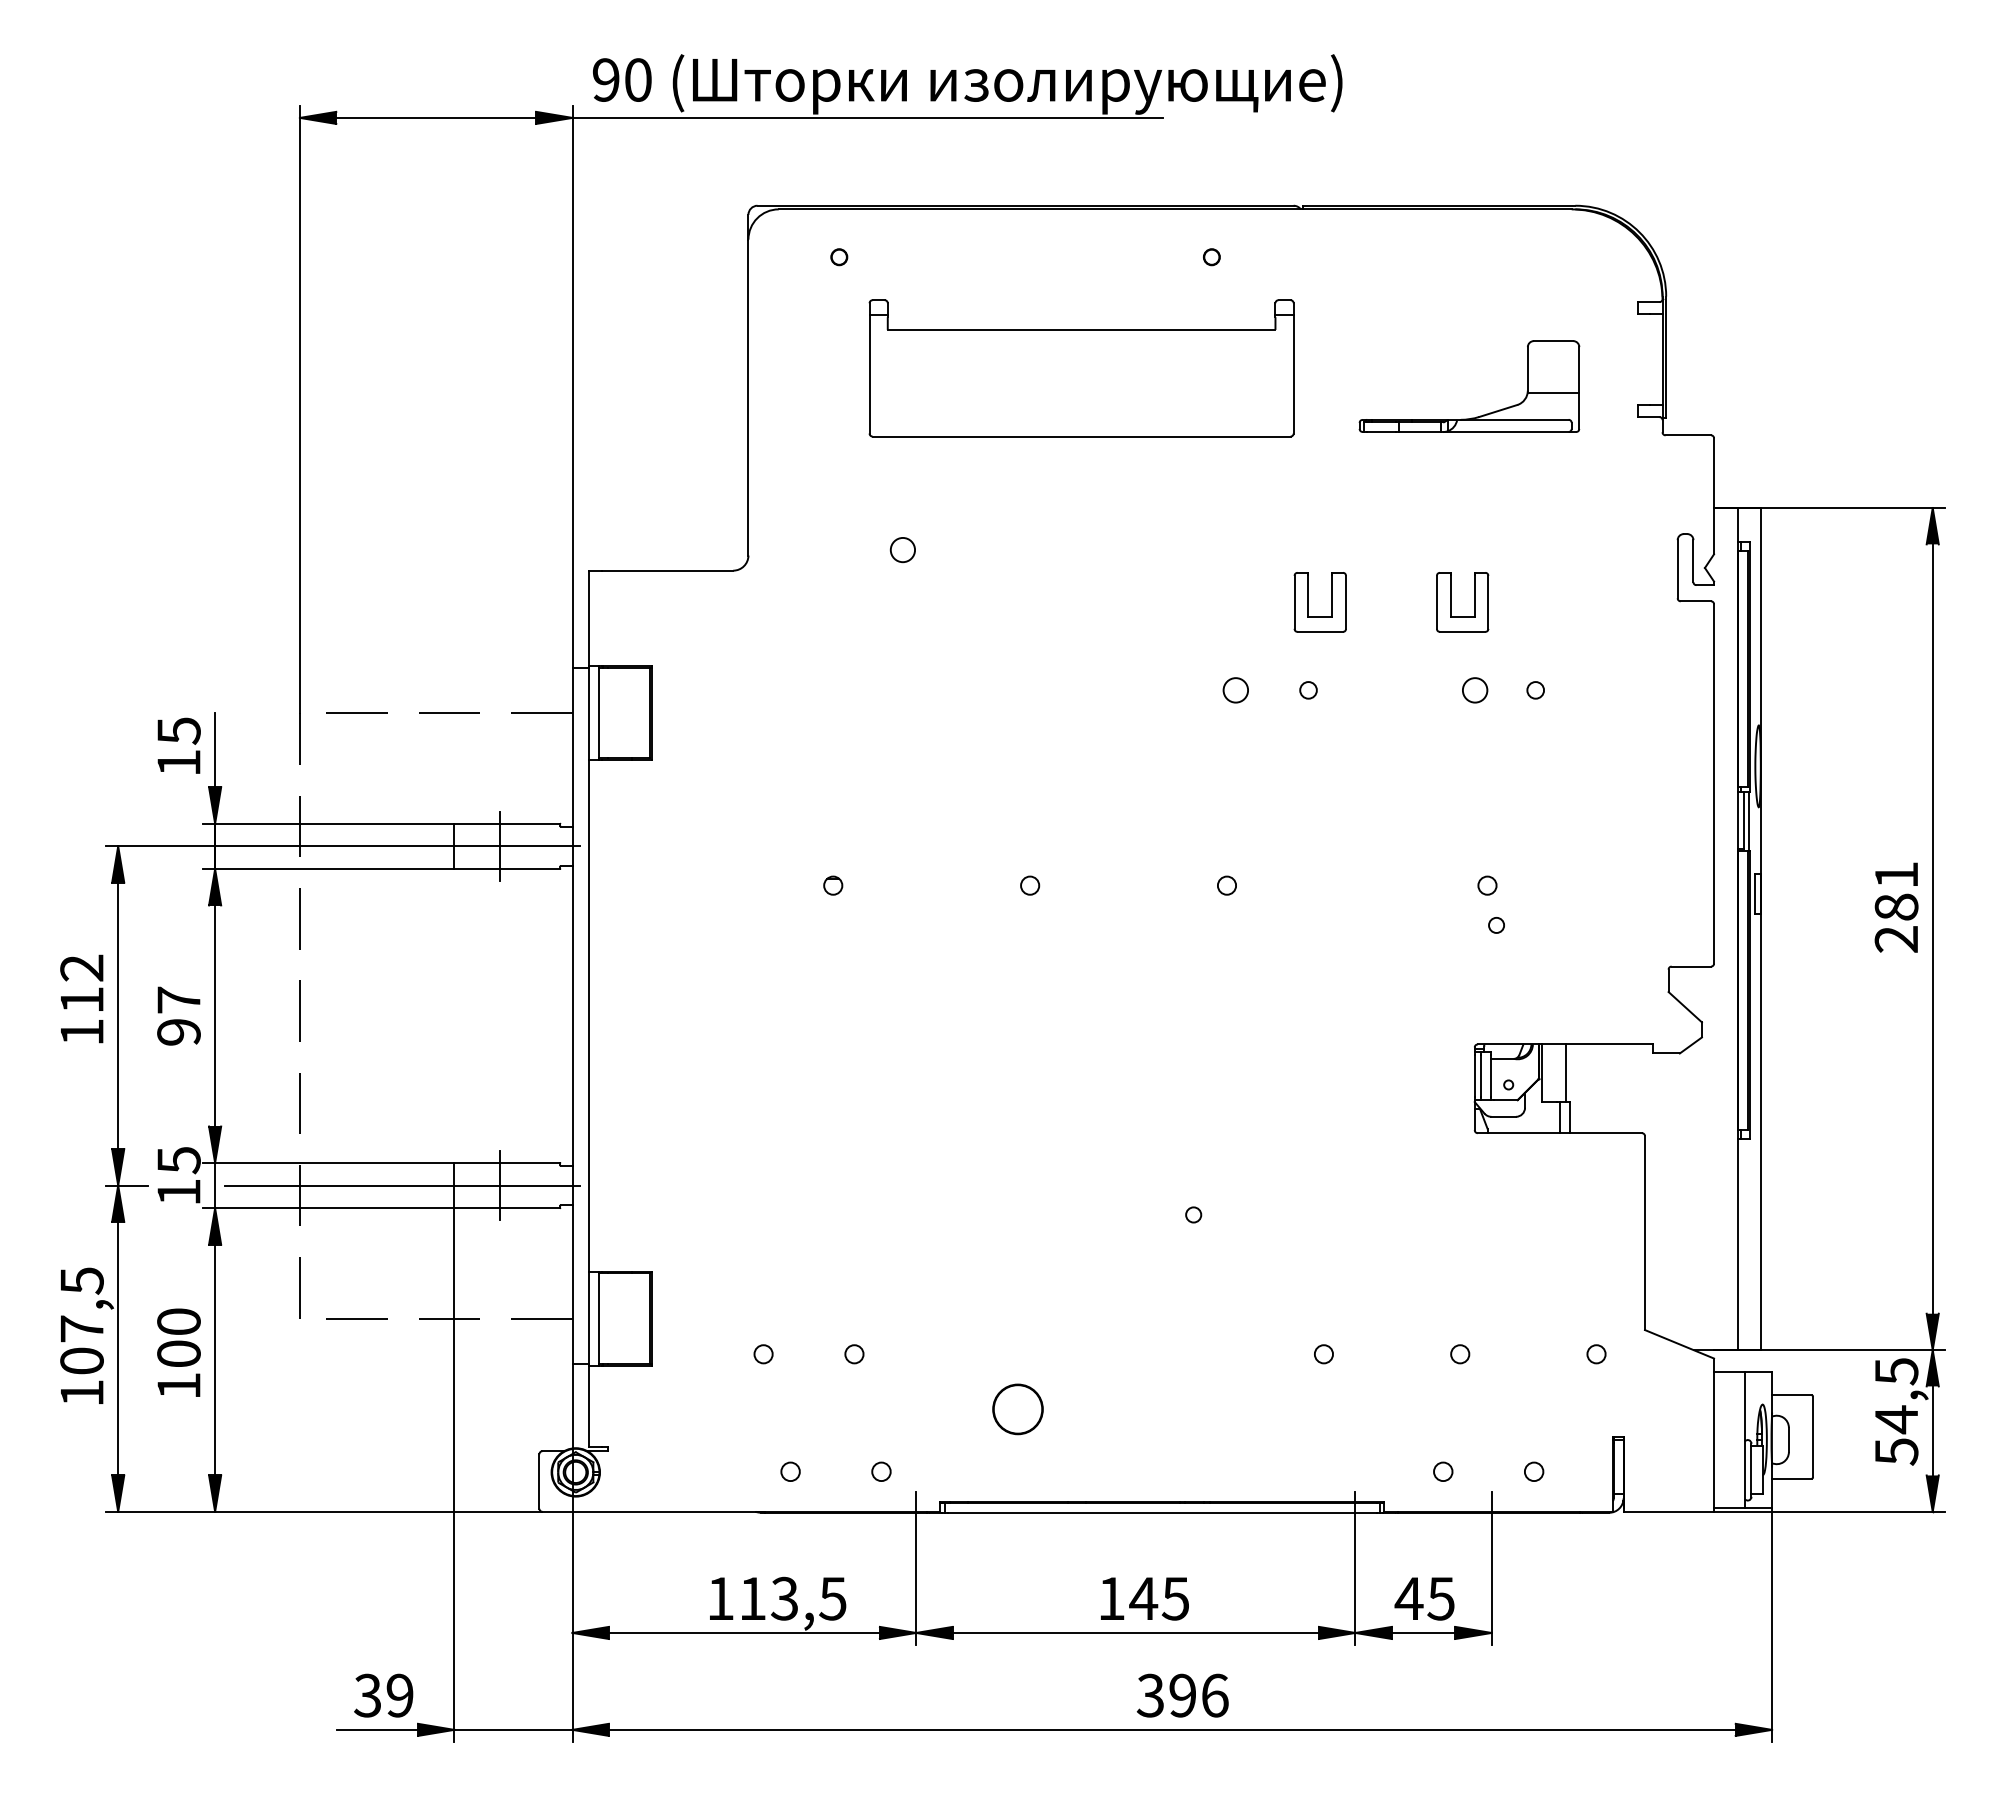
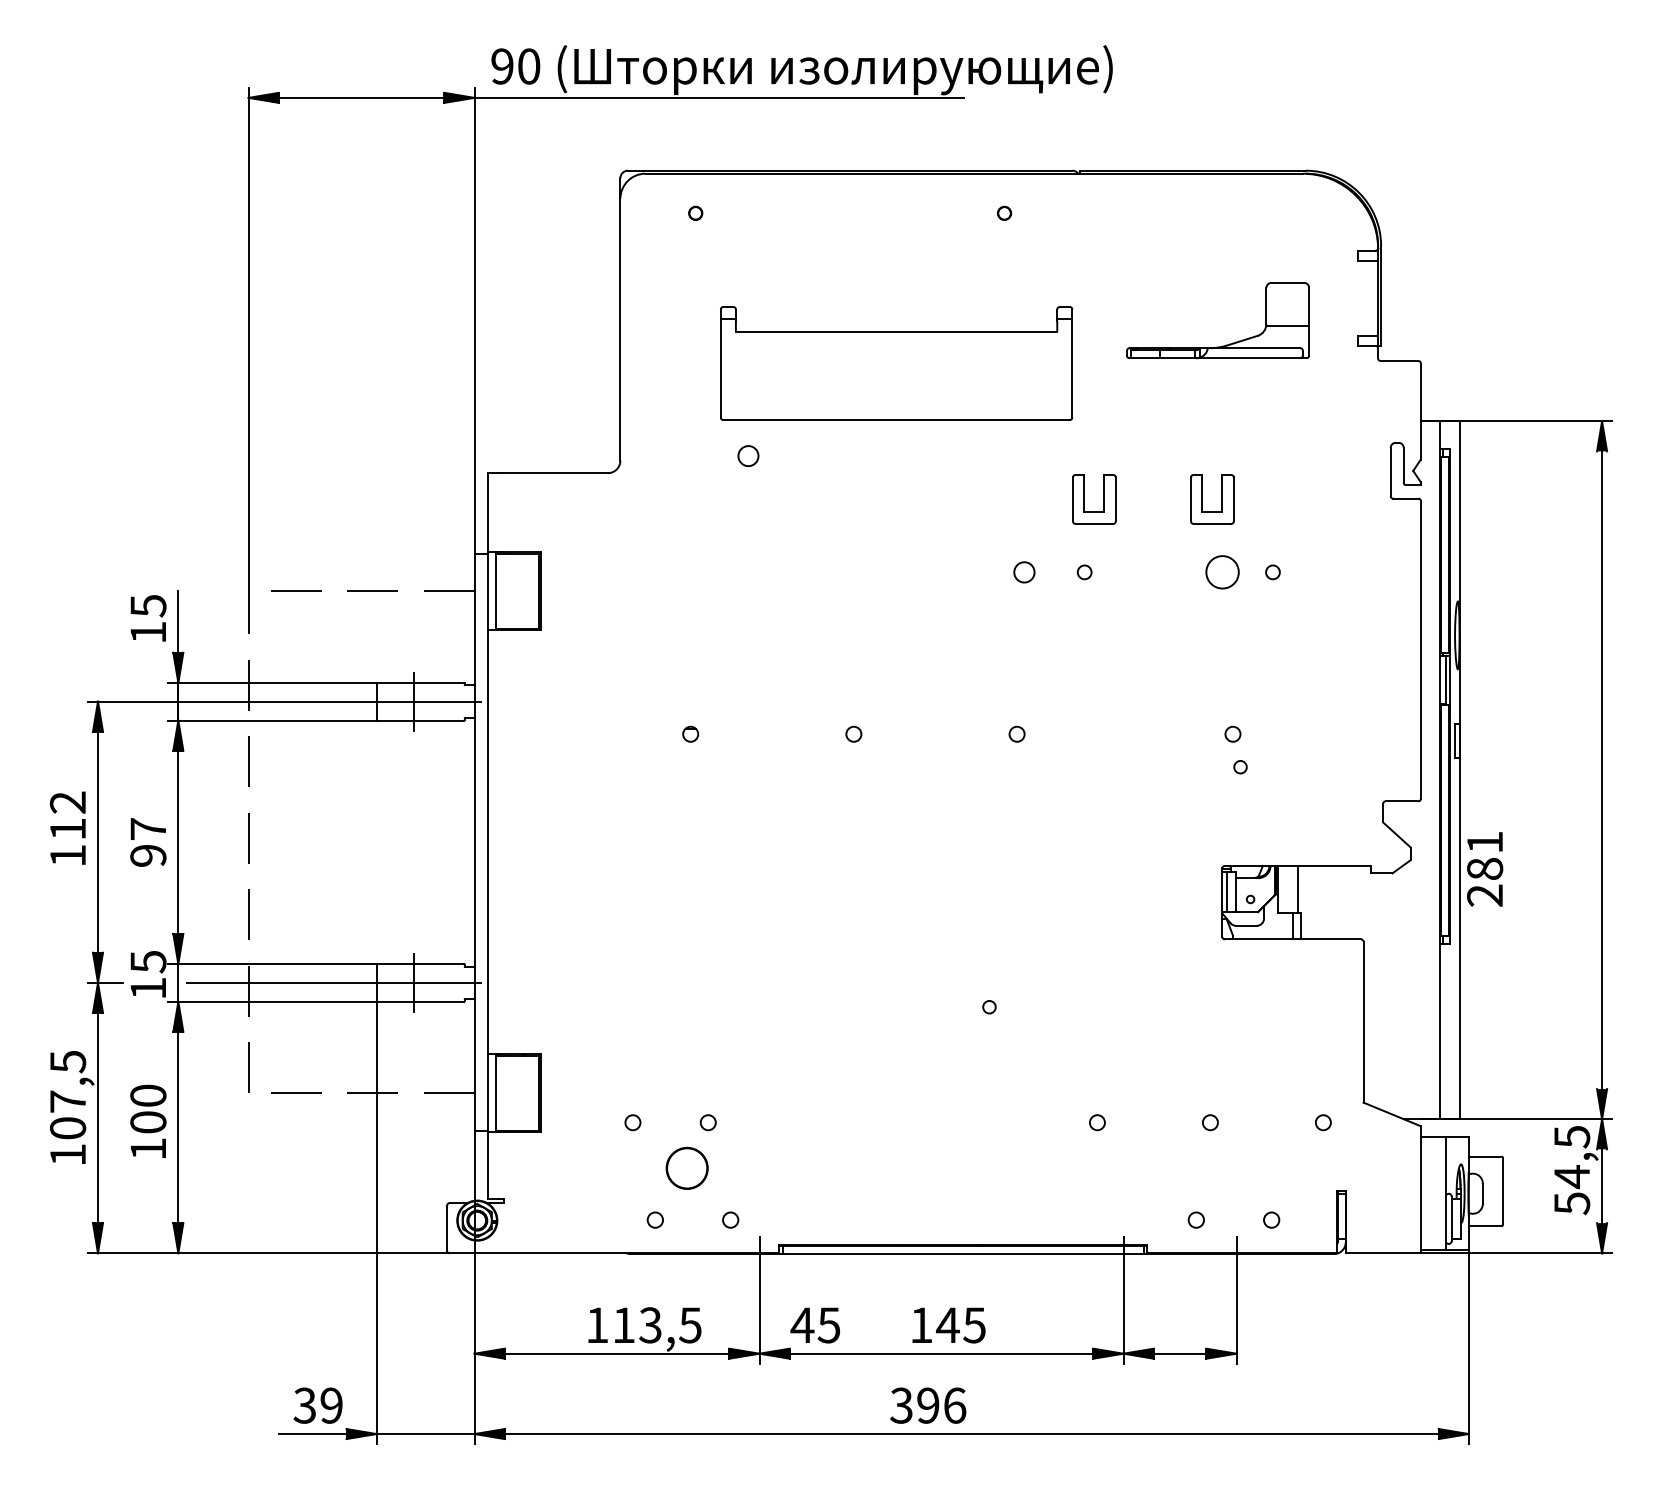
part: (1081, 368) -> (896, 363), moved
circle: (1475, 690) -> (1223, 572), size x1.6
text: (1896, 907) -> (1485, 869), moved
part: (1017, 1409) -> (686, 1168), moved
text: (1424, 1598) -> (815, 1325), moved
text: (1182, 1695) -> (927, 1405), moved

